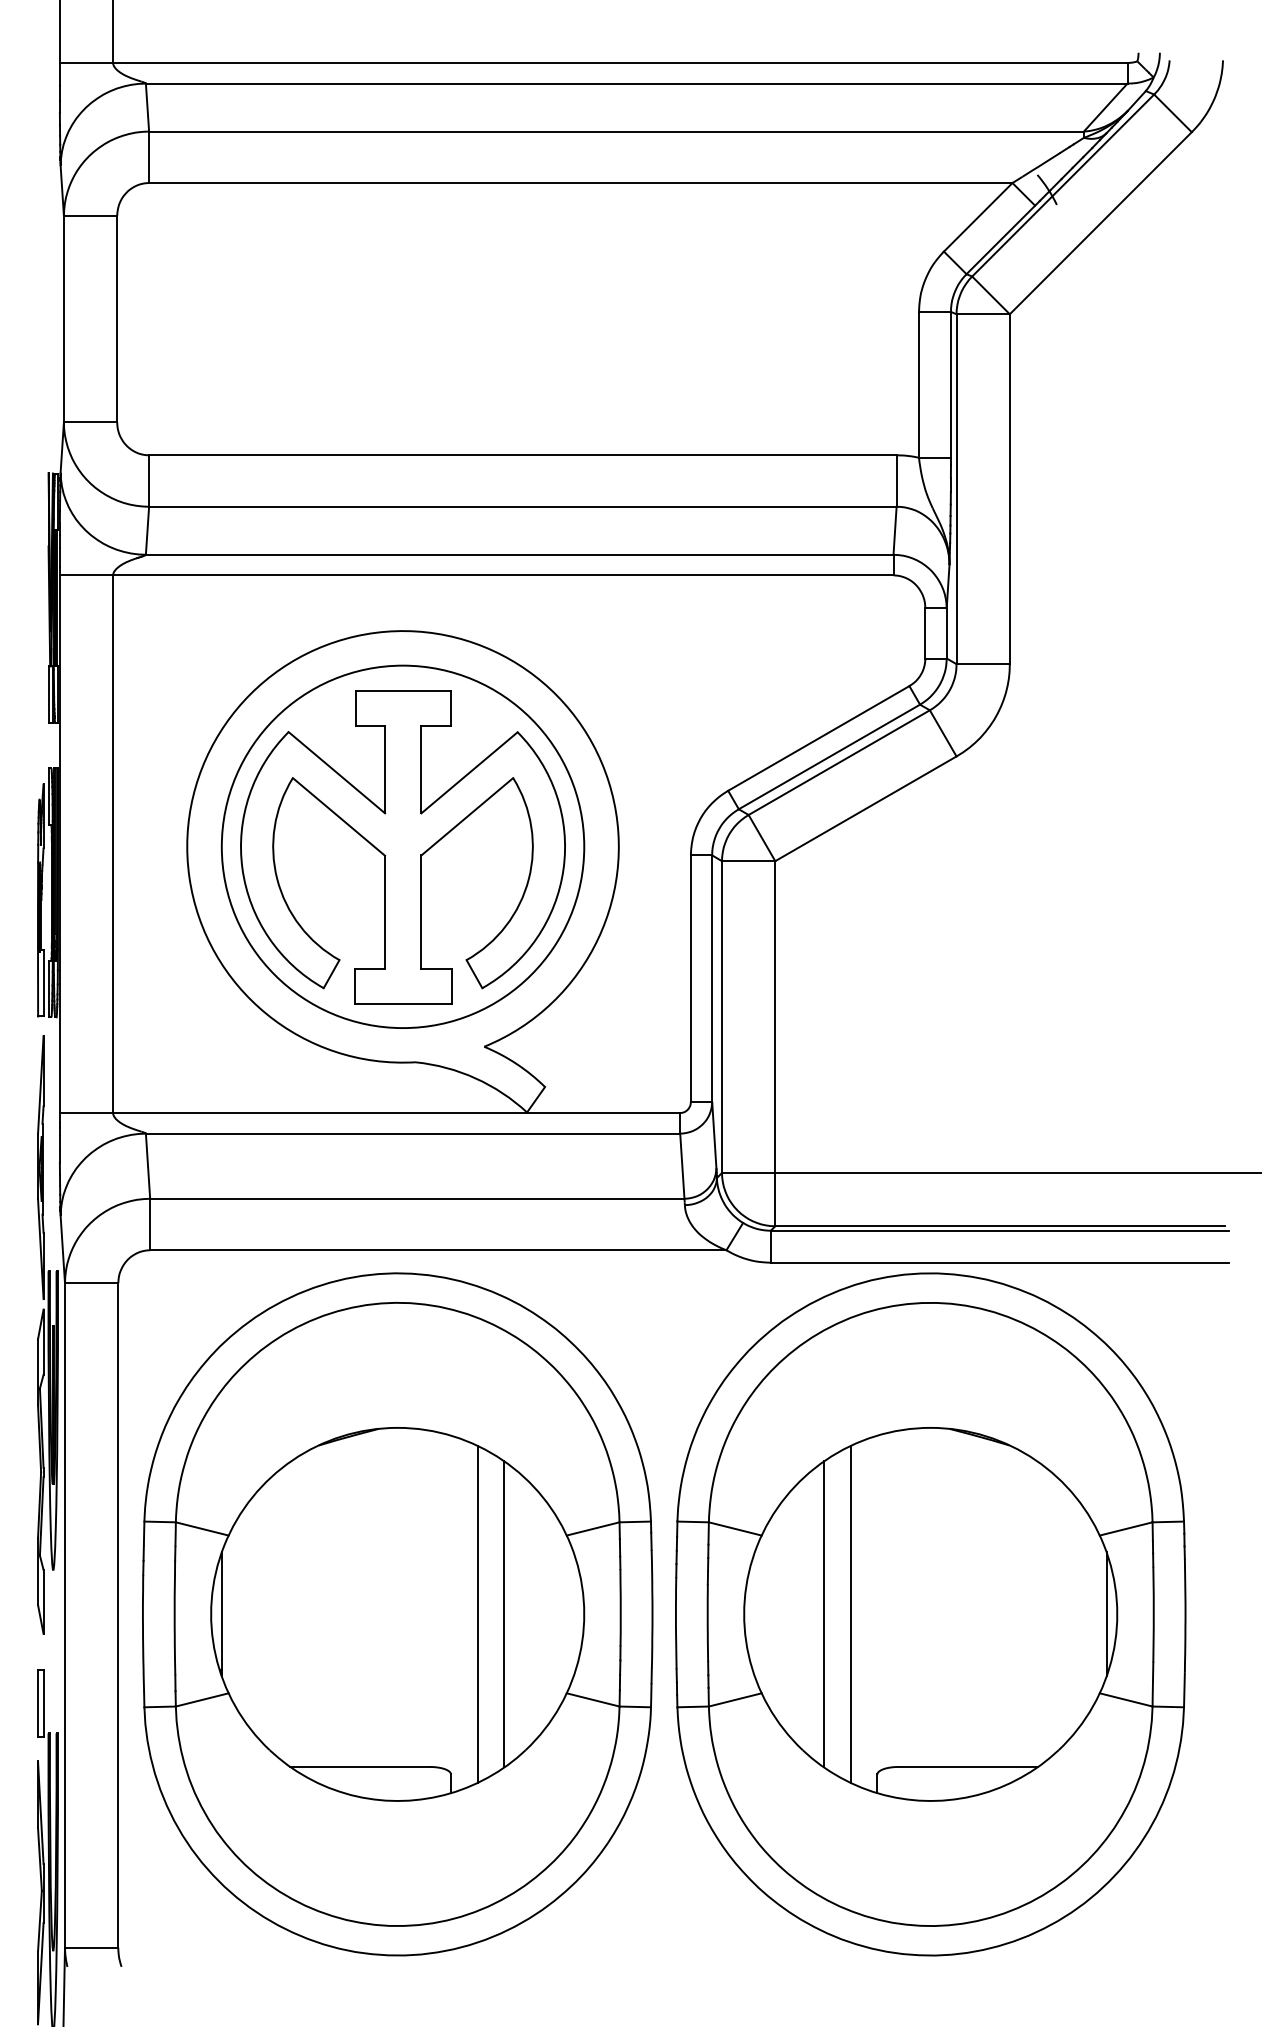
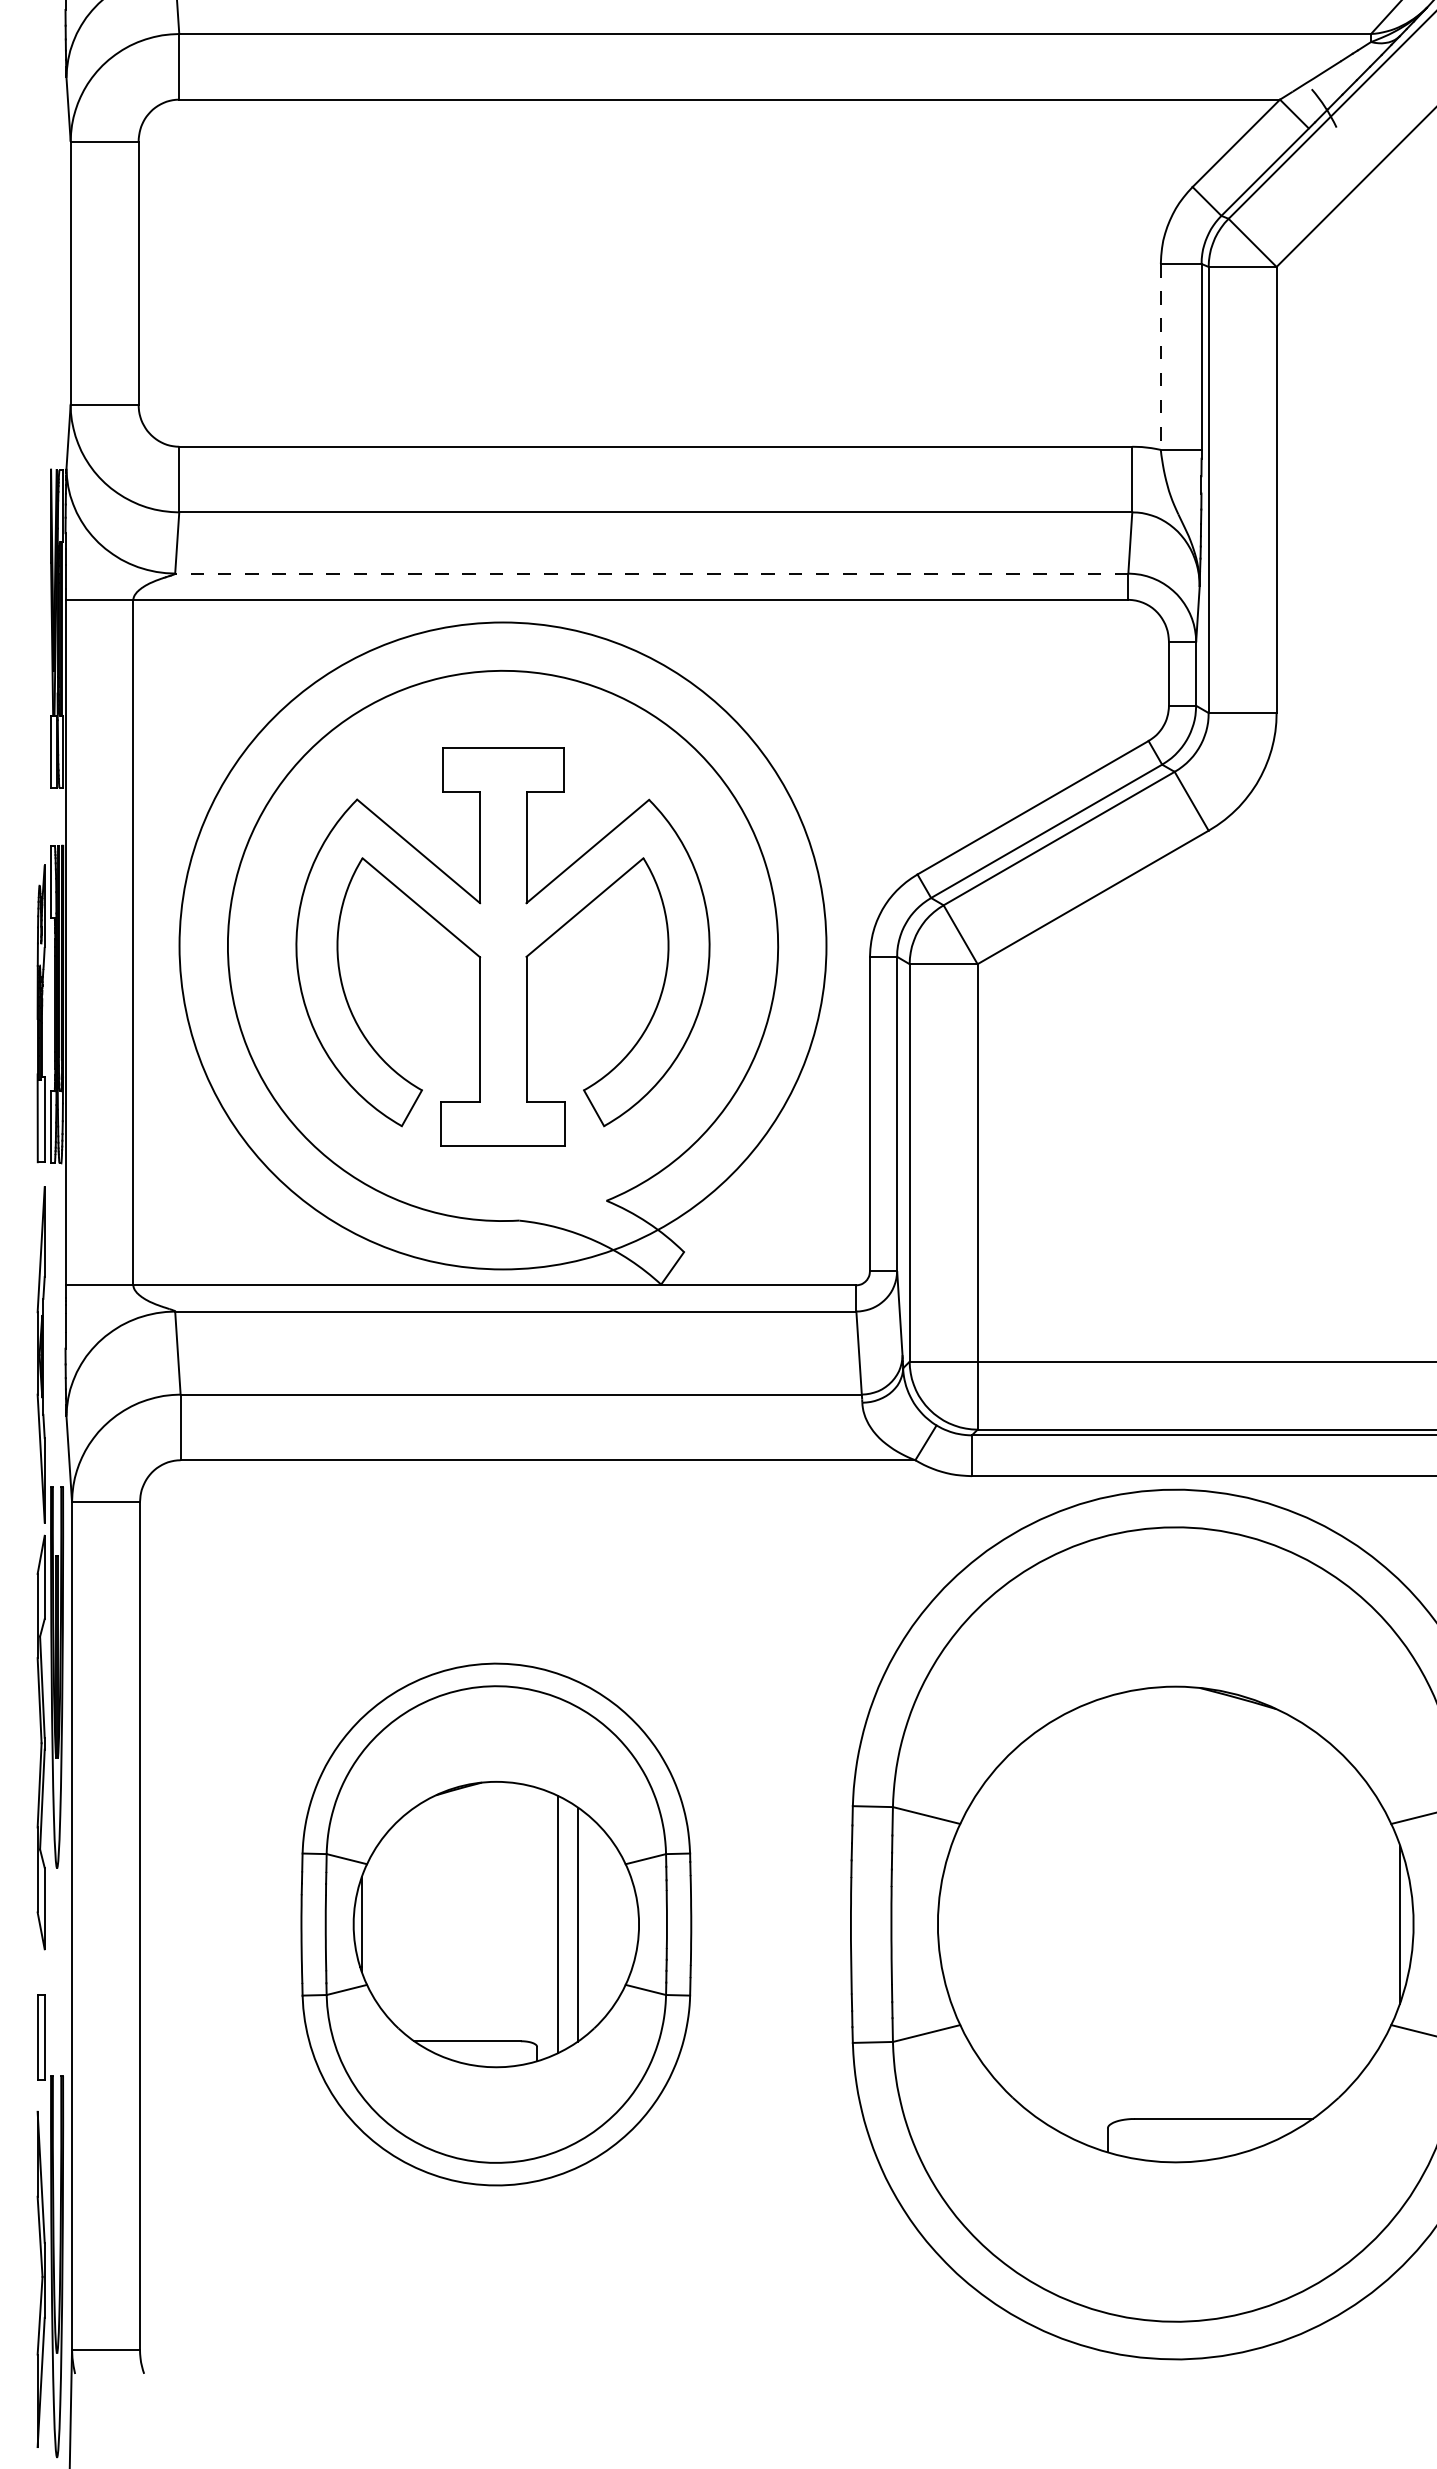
line: (919, 384) -> (1161, 356), solid -> dashed
line: (519, 554) -> (651, 573), solid -> dashed
circle: (402, 846) -> (502, 945), size x1.4
line: (850, 1613) -> (1073, 1923), removed
part: (397, 1614) -> (495, 1924), size x0.6
line: (824, 1614) -> (1040, 1924), removed

